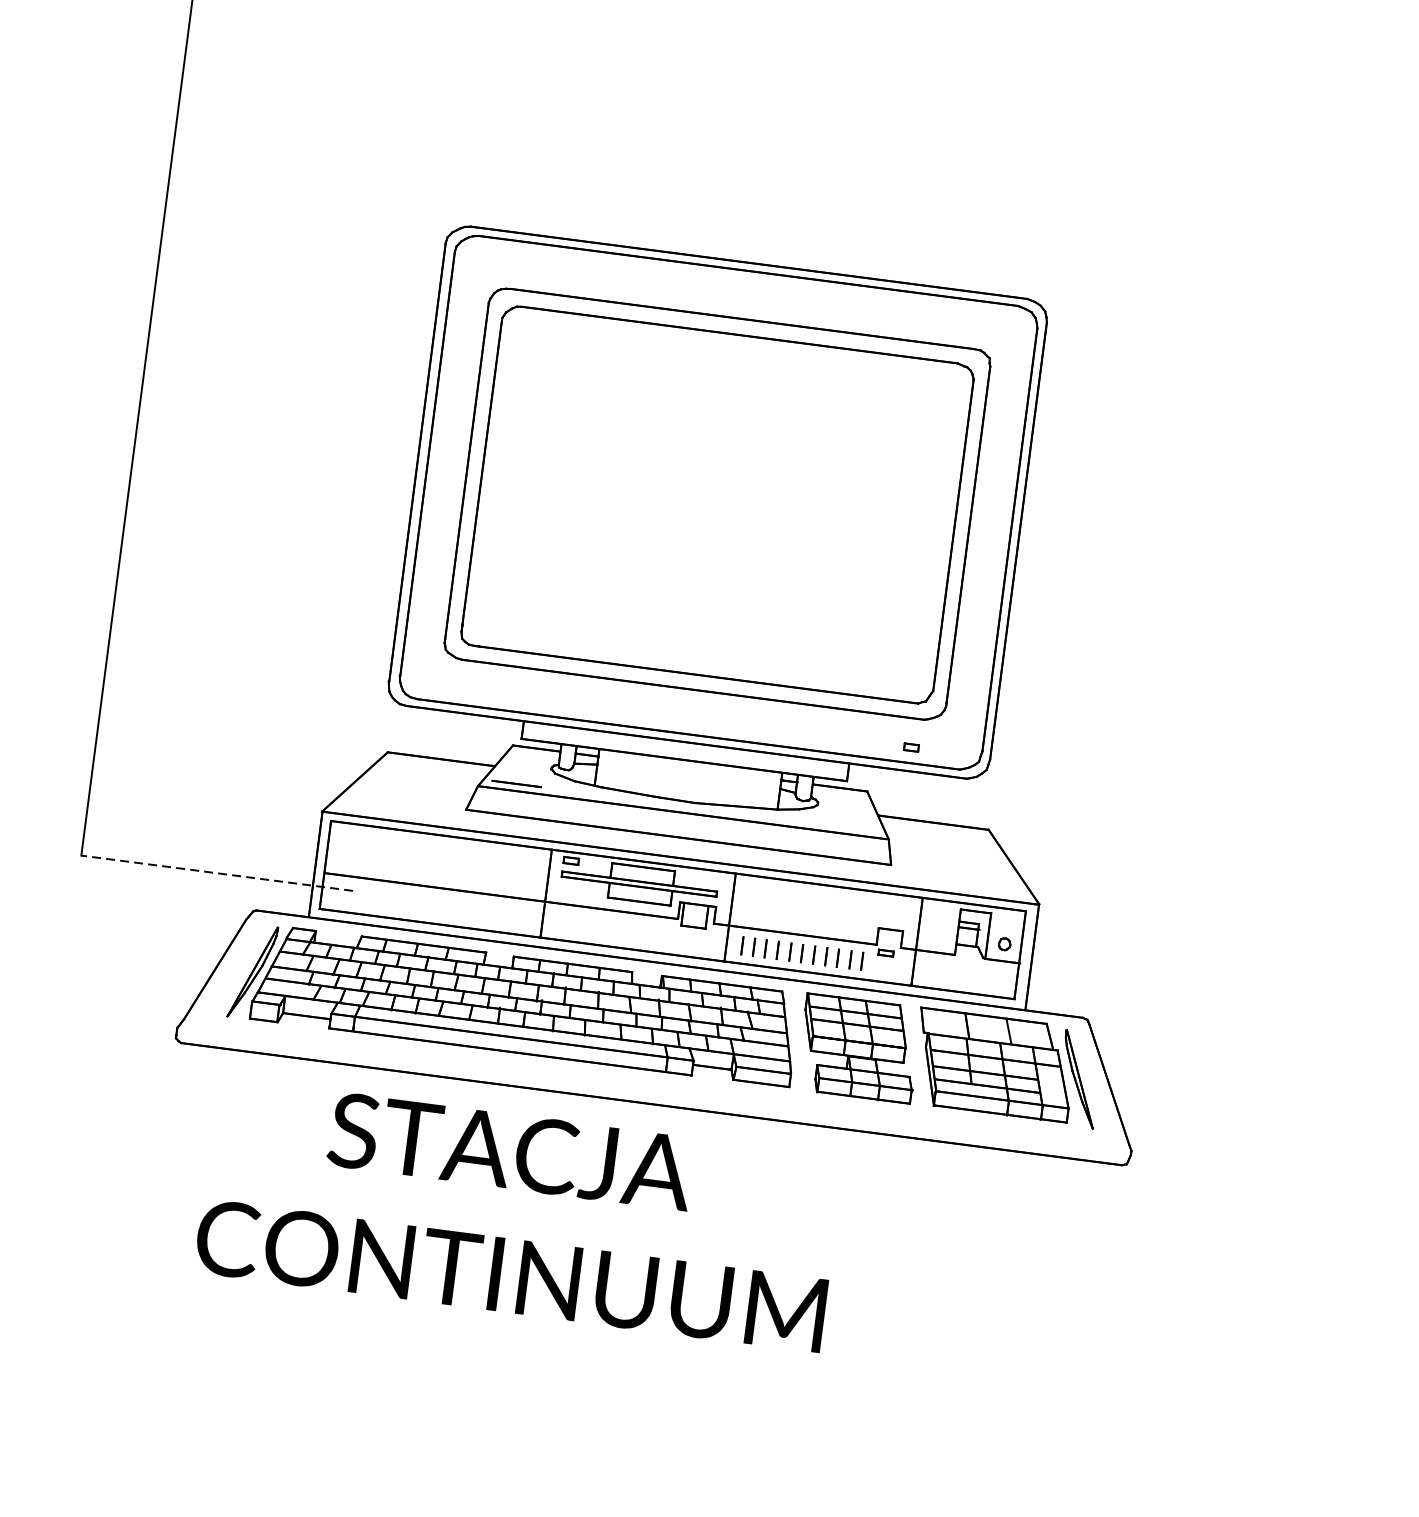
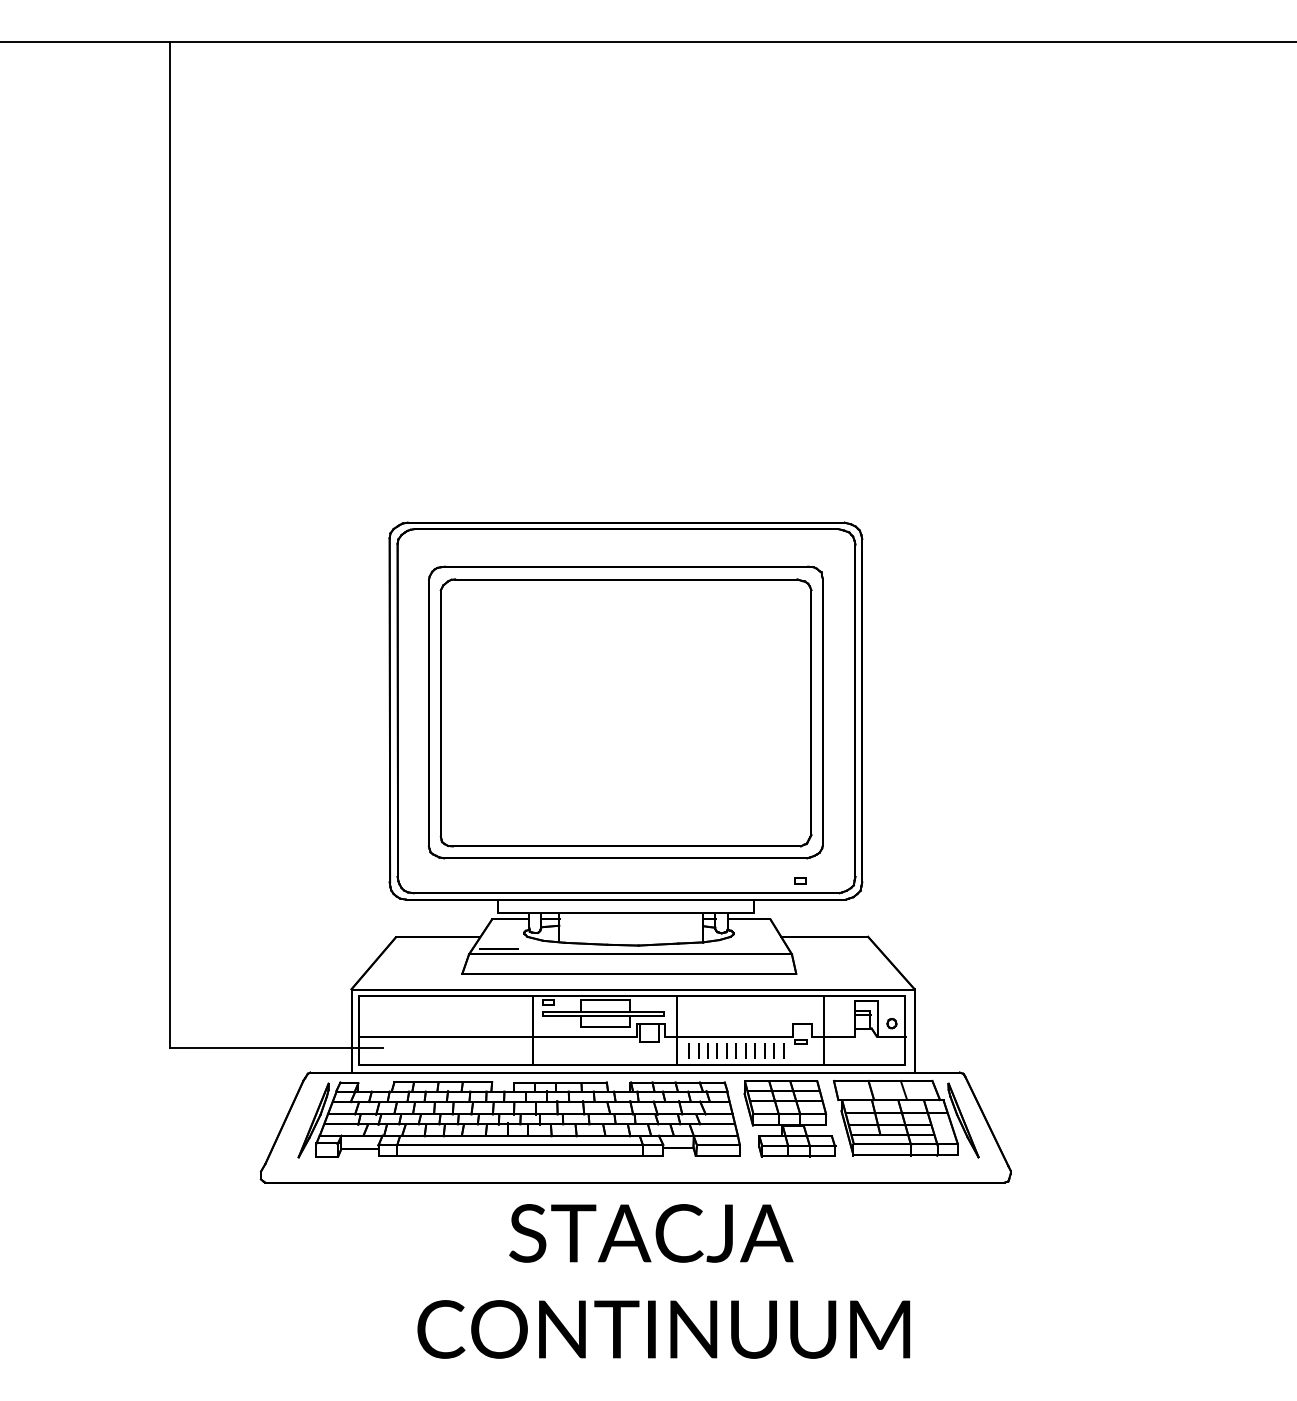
line: (217, 872) -> (276, 1047), dashed -> solid
text: (518, 1214) -> (663, 1281), moved

